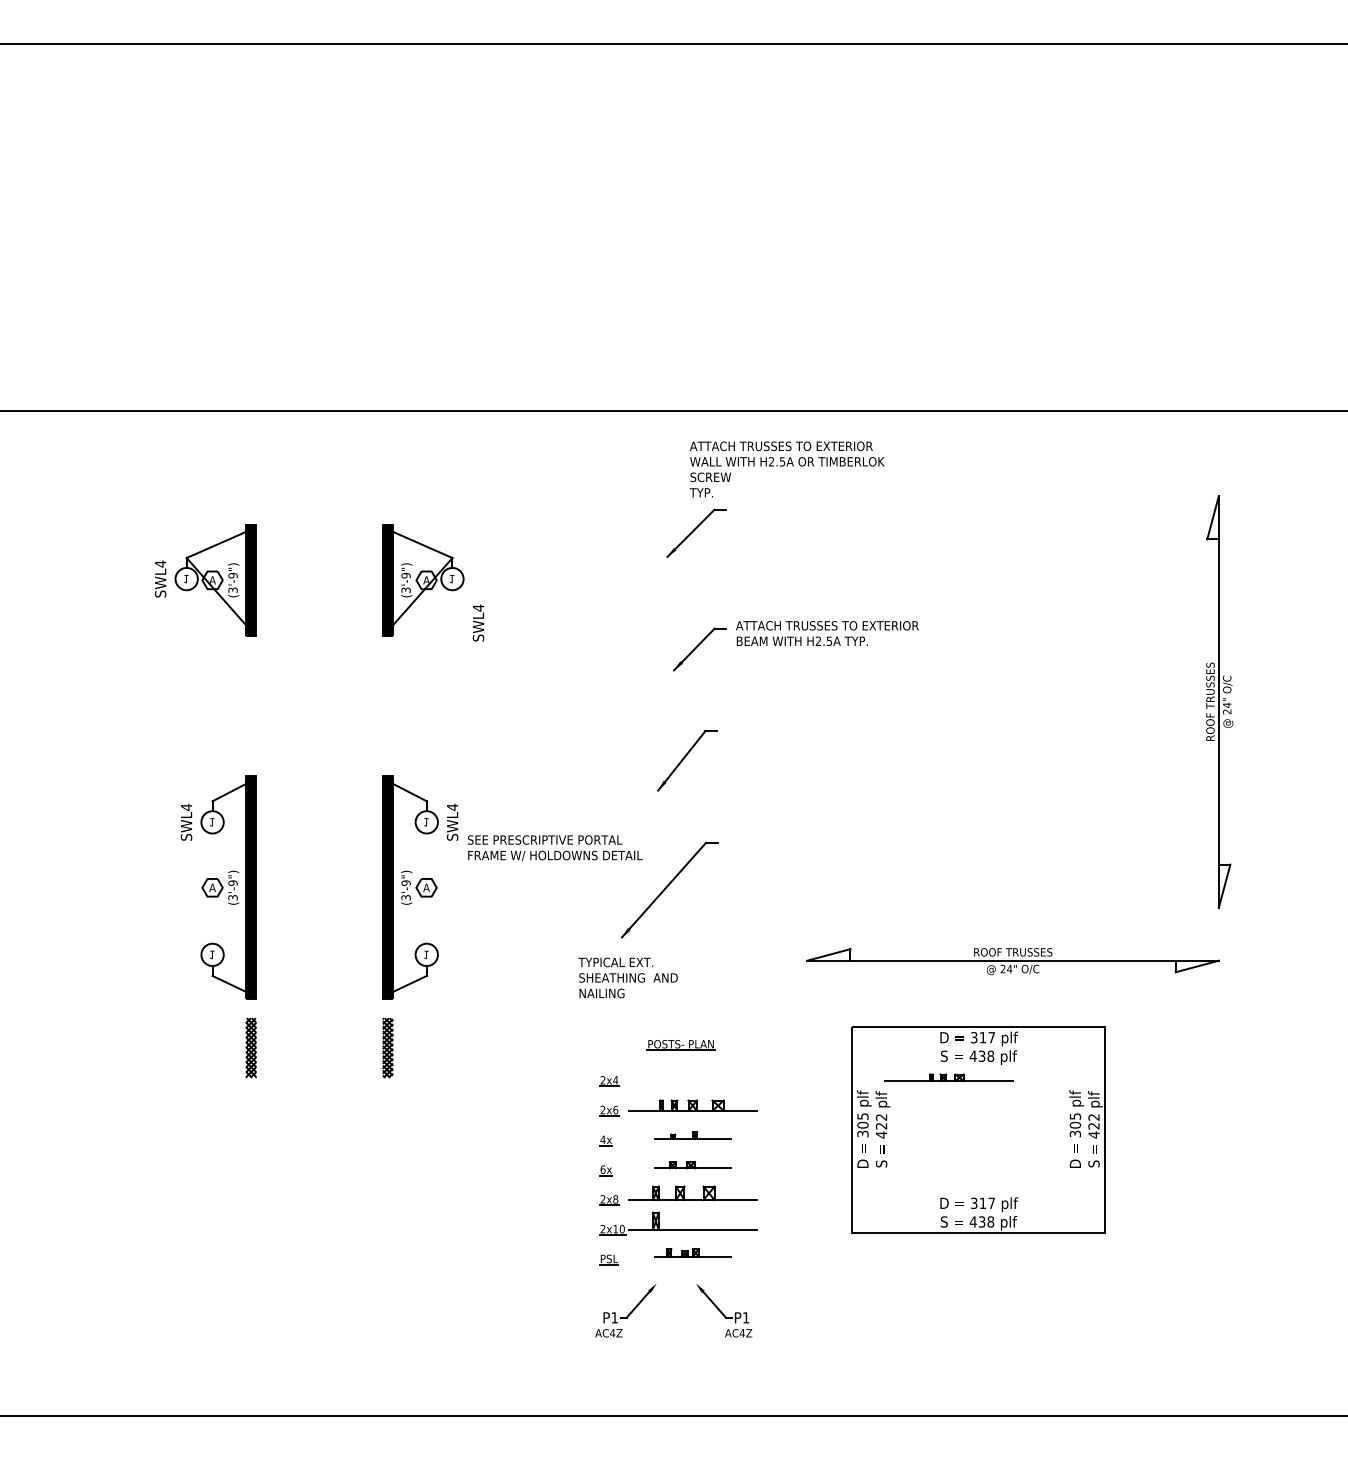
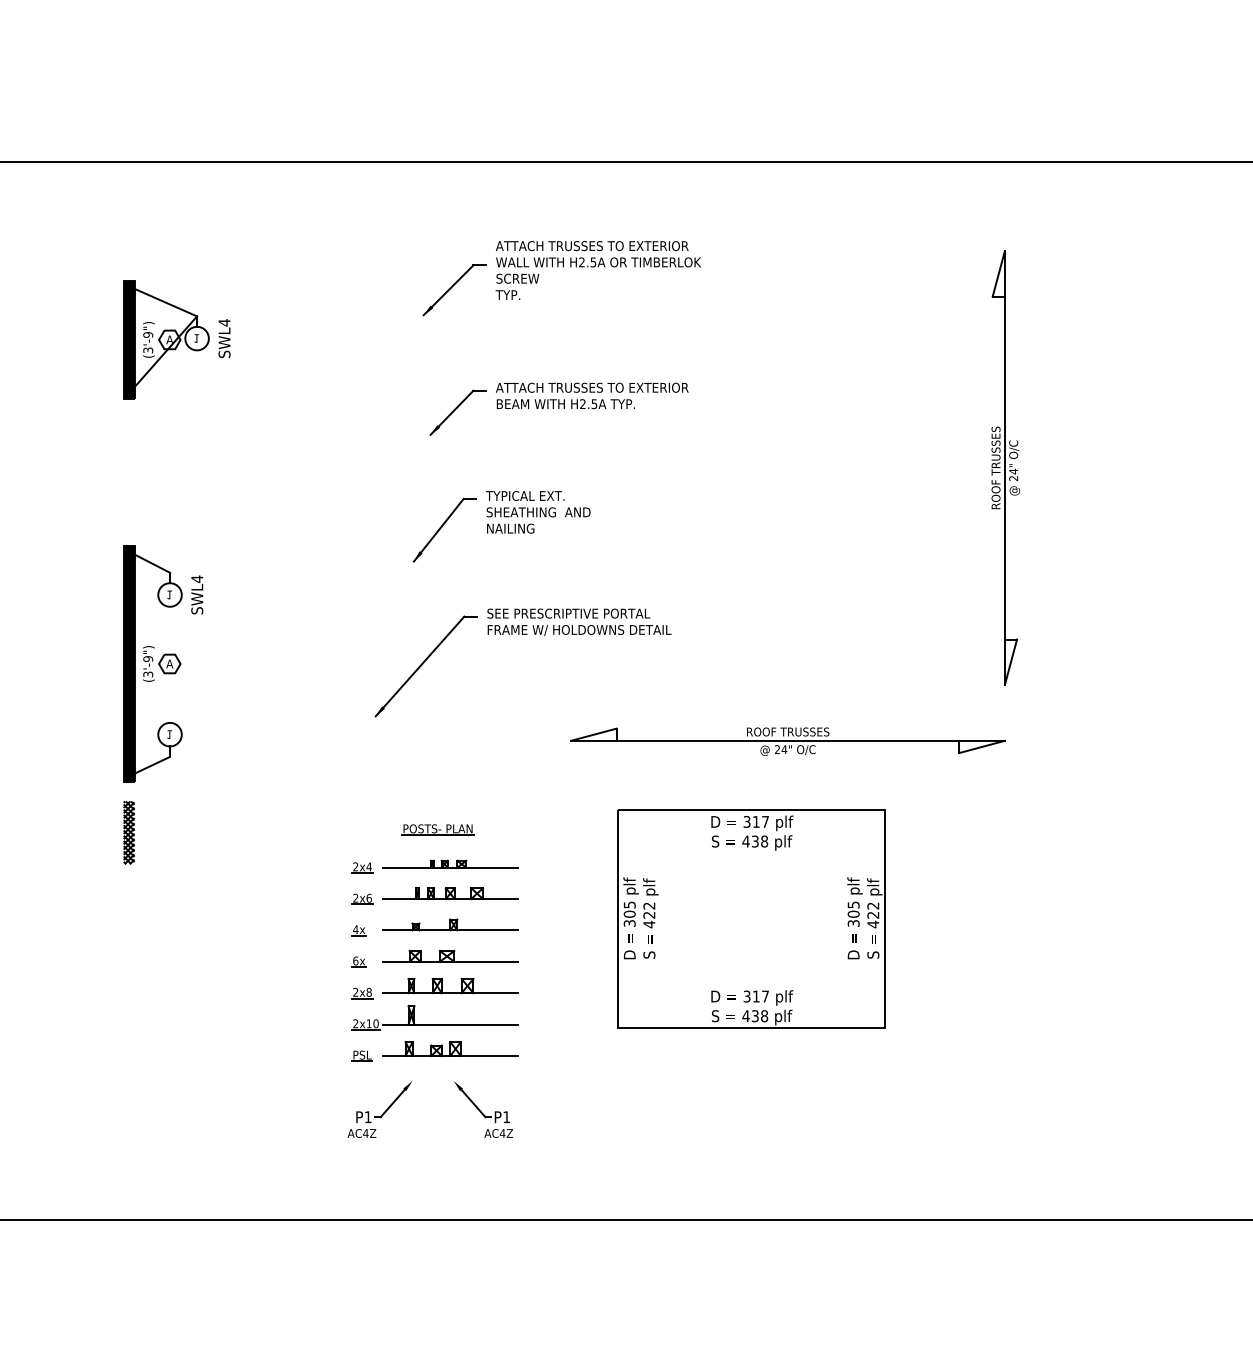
text: (786, 469) -> (597, 270), moved
text: (478, 622) -> (224, 337), moved
text: (554, 848) -> (578, 622), moved
text: (627, 977) -> (537, 511), moved
part: (948, 1077) -> (450, 863), moved
part: (692, 1135) -> (450, 925), size x1.67
part: (692, 1165) -> (450, 956), size x1.67
part: (692, 1252) -> (450, 1048), size x1.67

